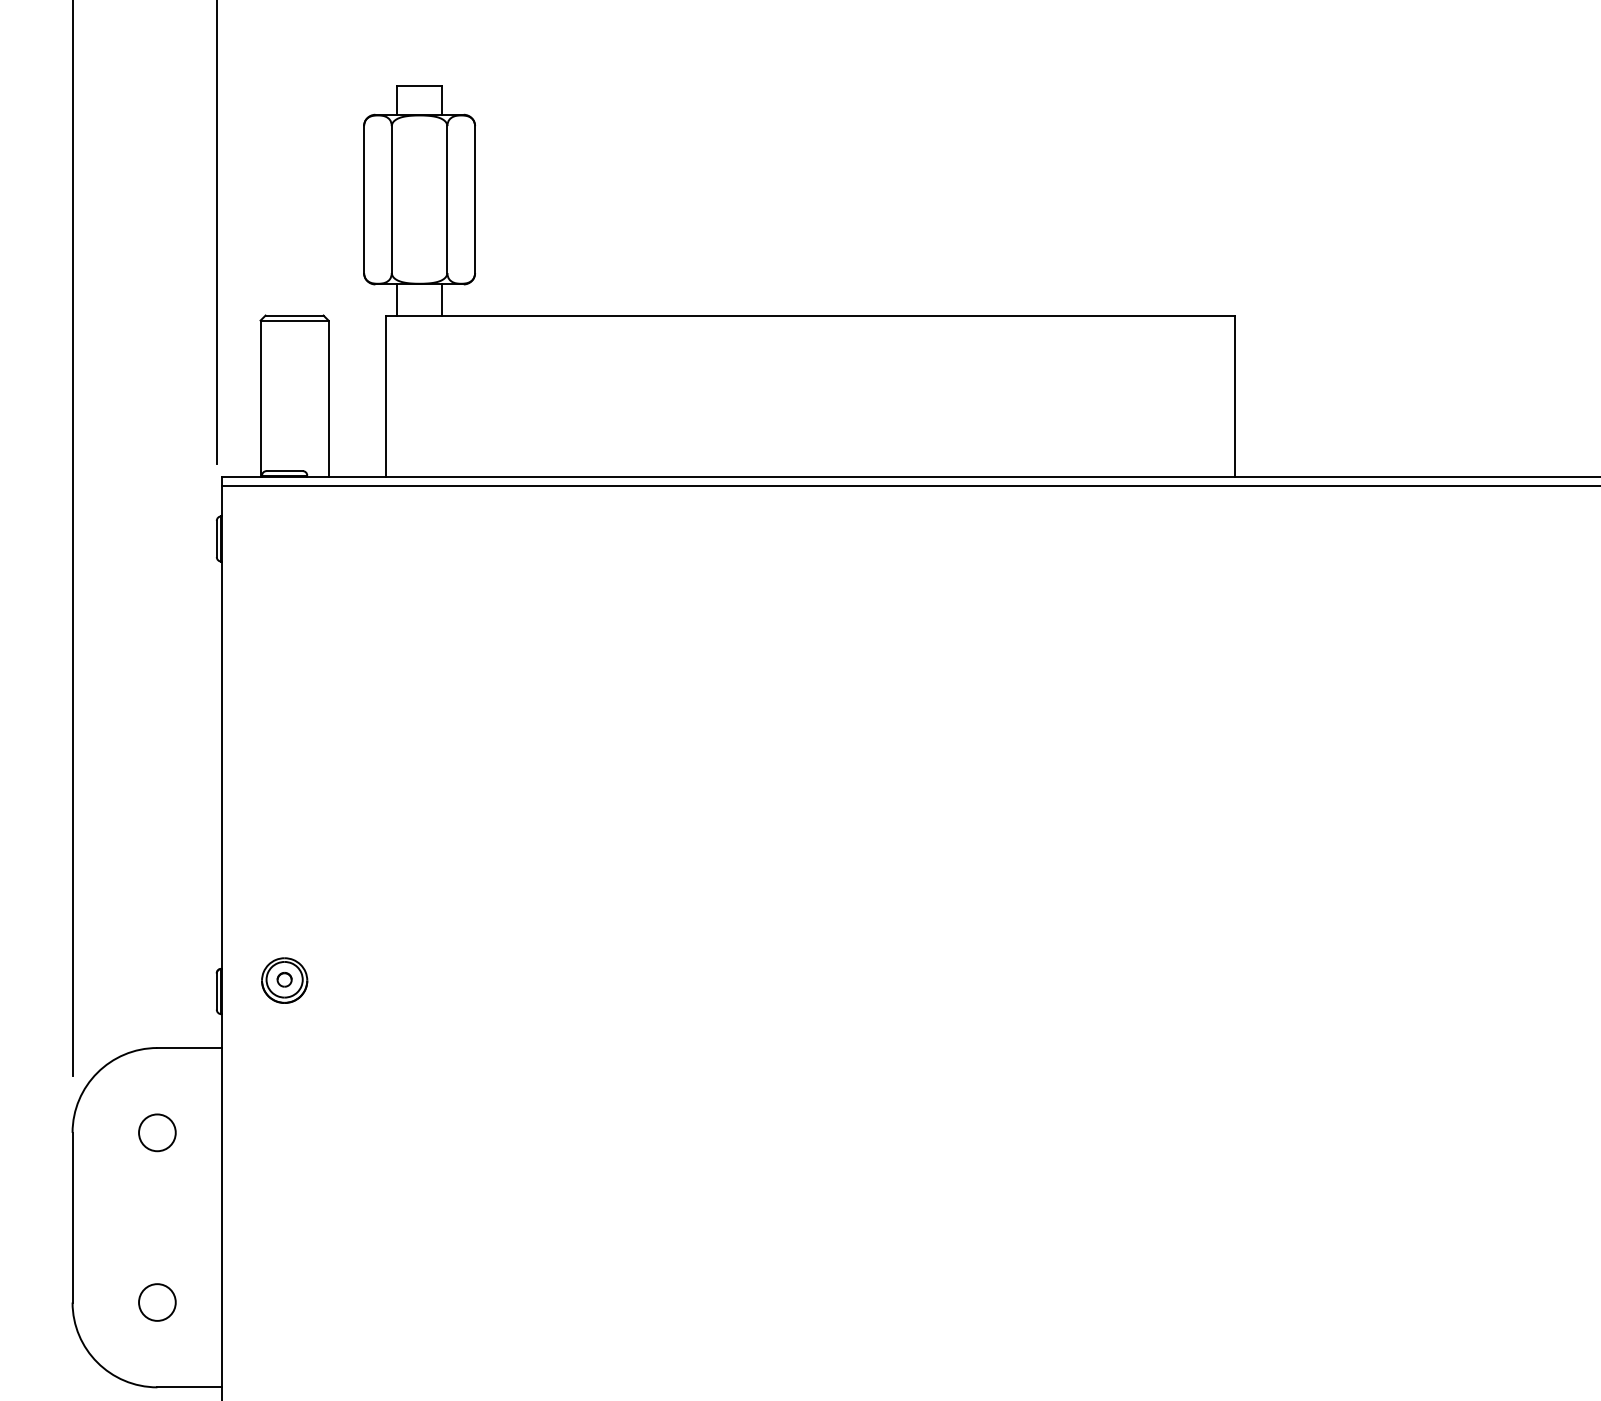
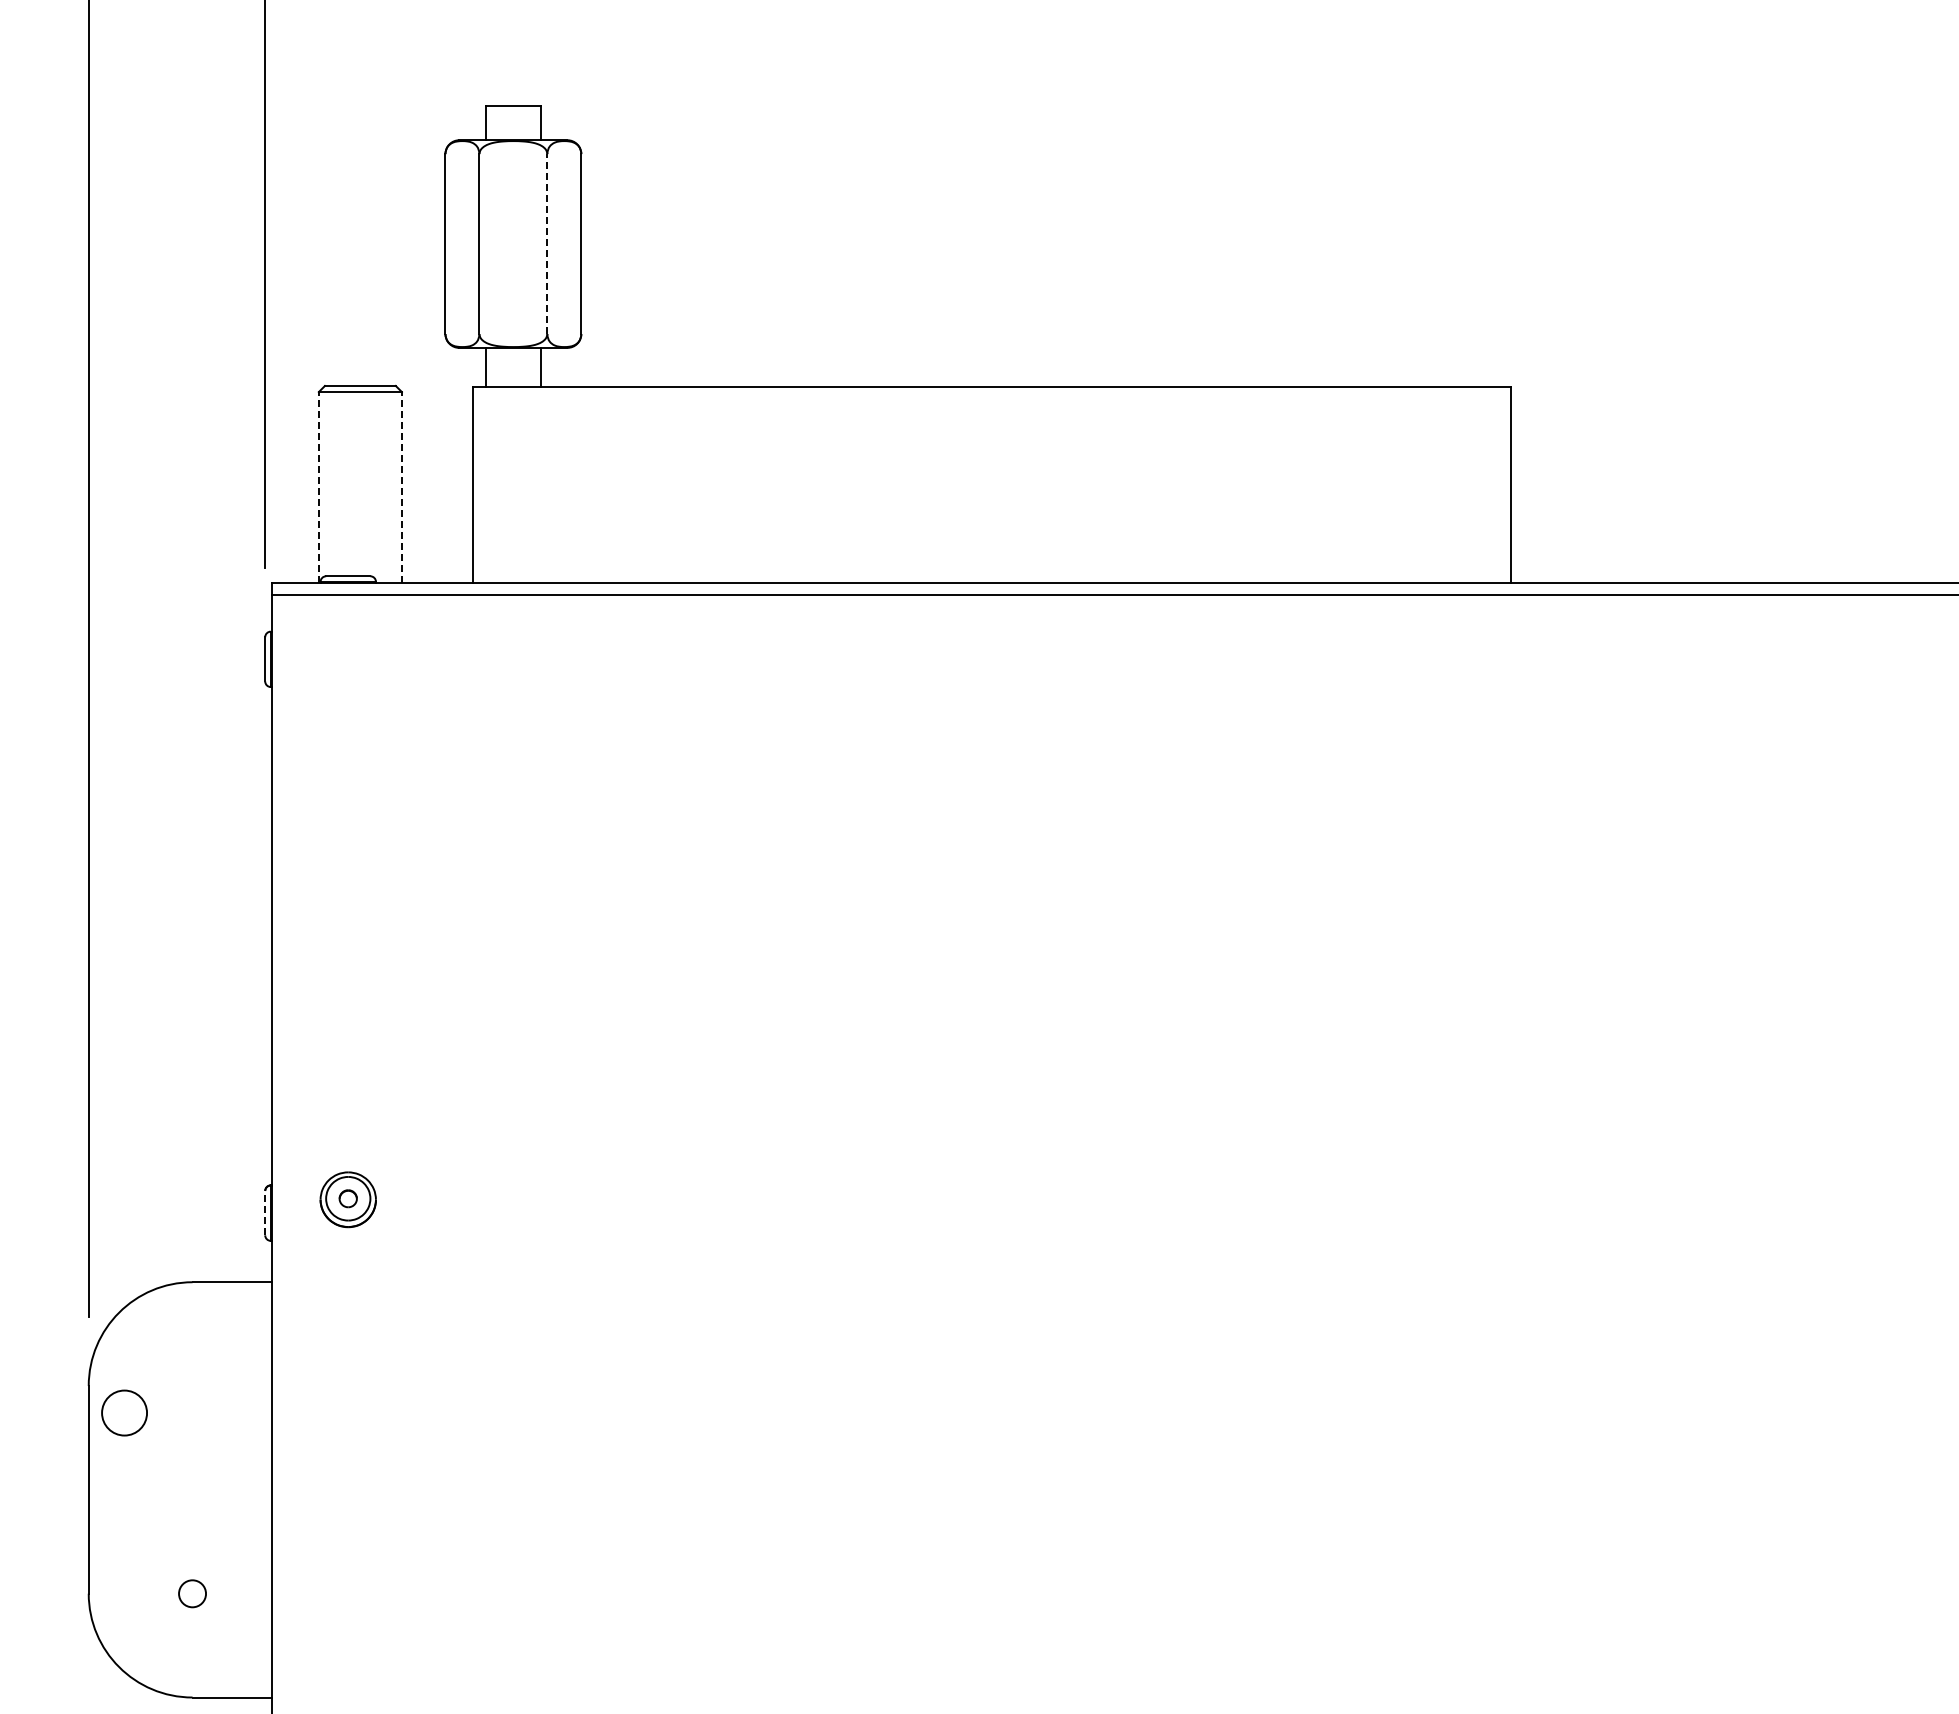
line: (447, 199) -> (547, 244), solid -> dashed
line: (260, 398) -> (318, 487), solid -> dashed
line: (328, 398) -> (401, 487), solid -> dashed
line: (217, 991) -> (265, 1212), solid -> dashed
circle: (157, 1132) -> (124, 1412), moved
circle: (157, 1302) -> (192, 1593), size x0.6

